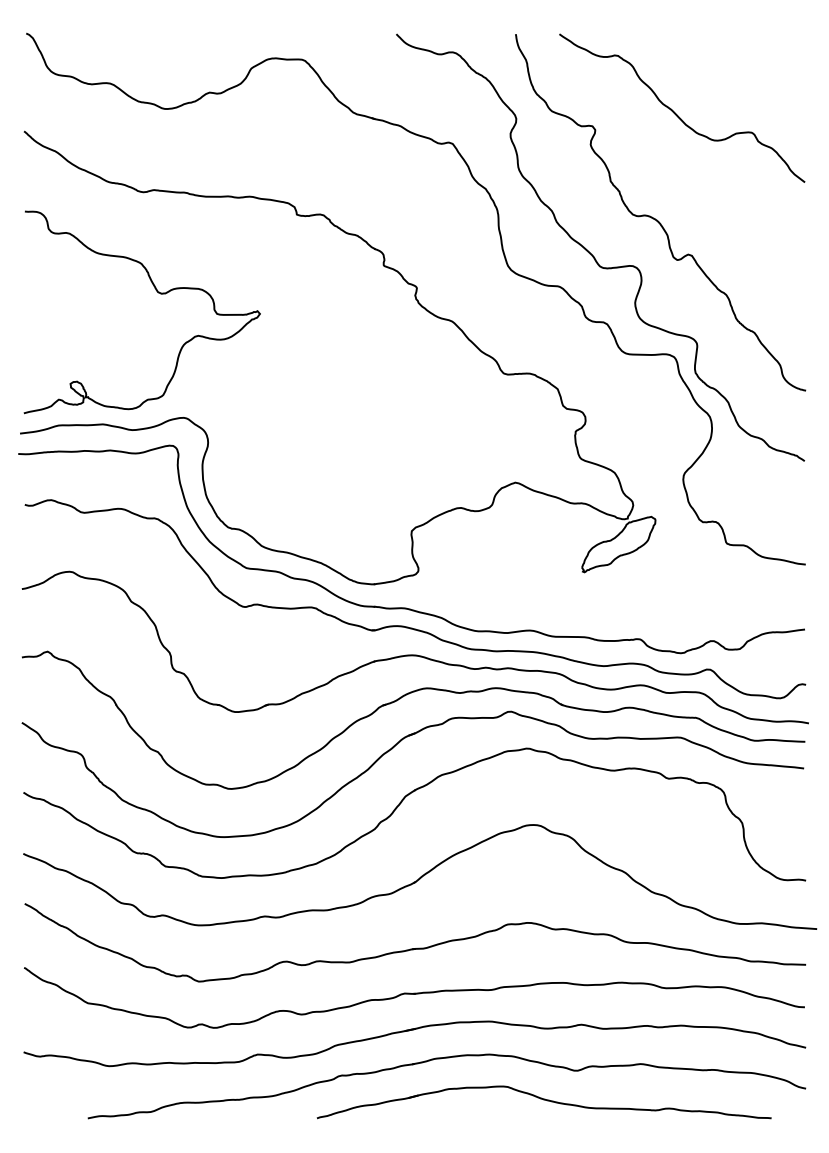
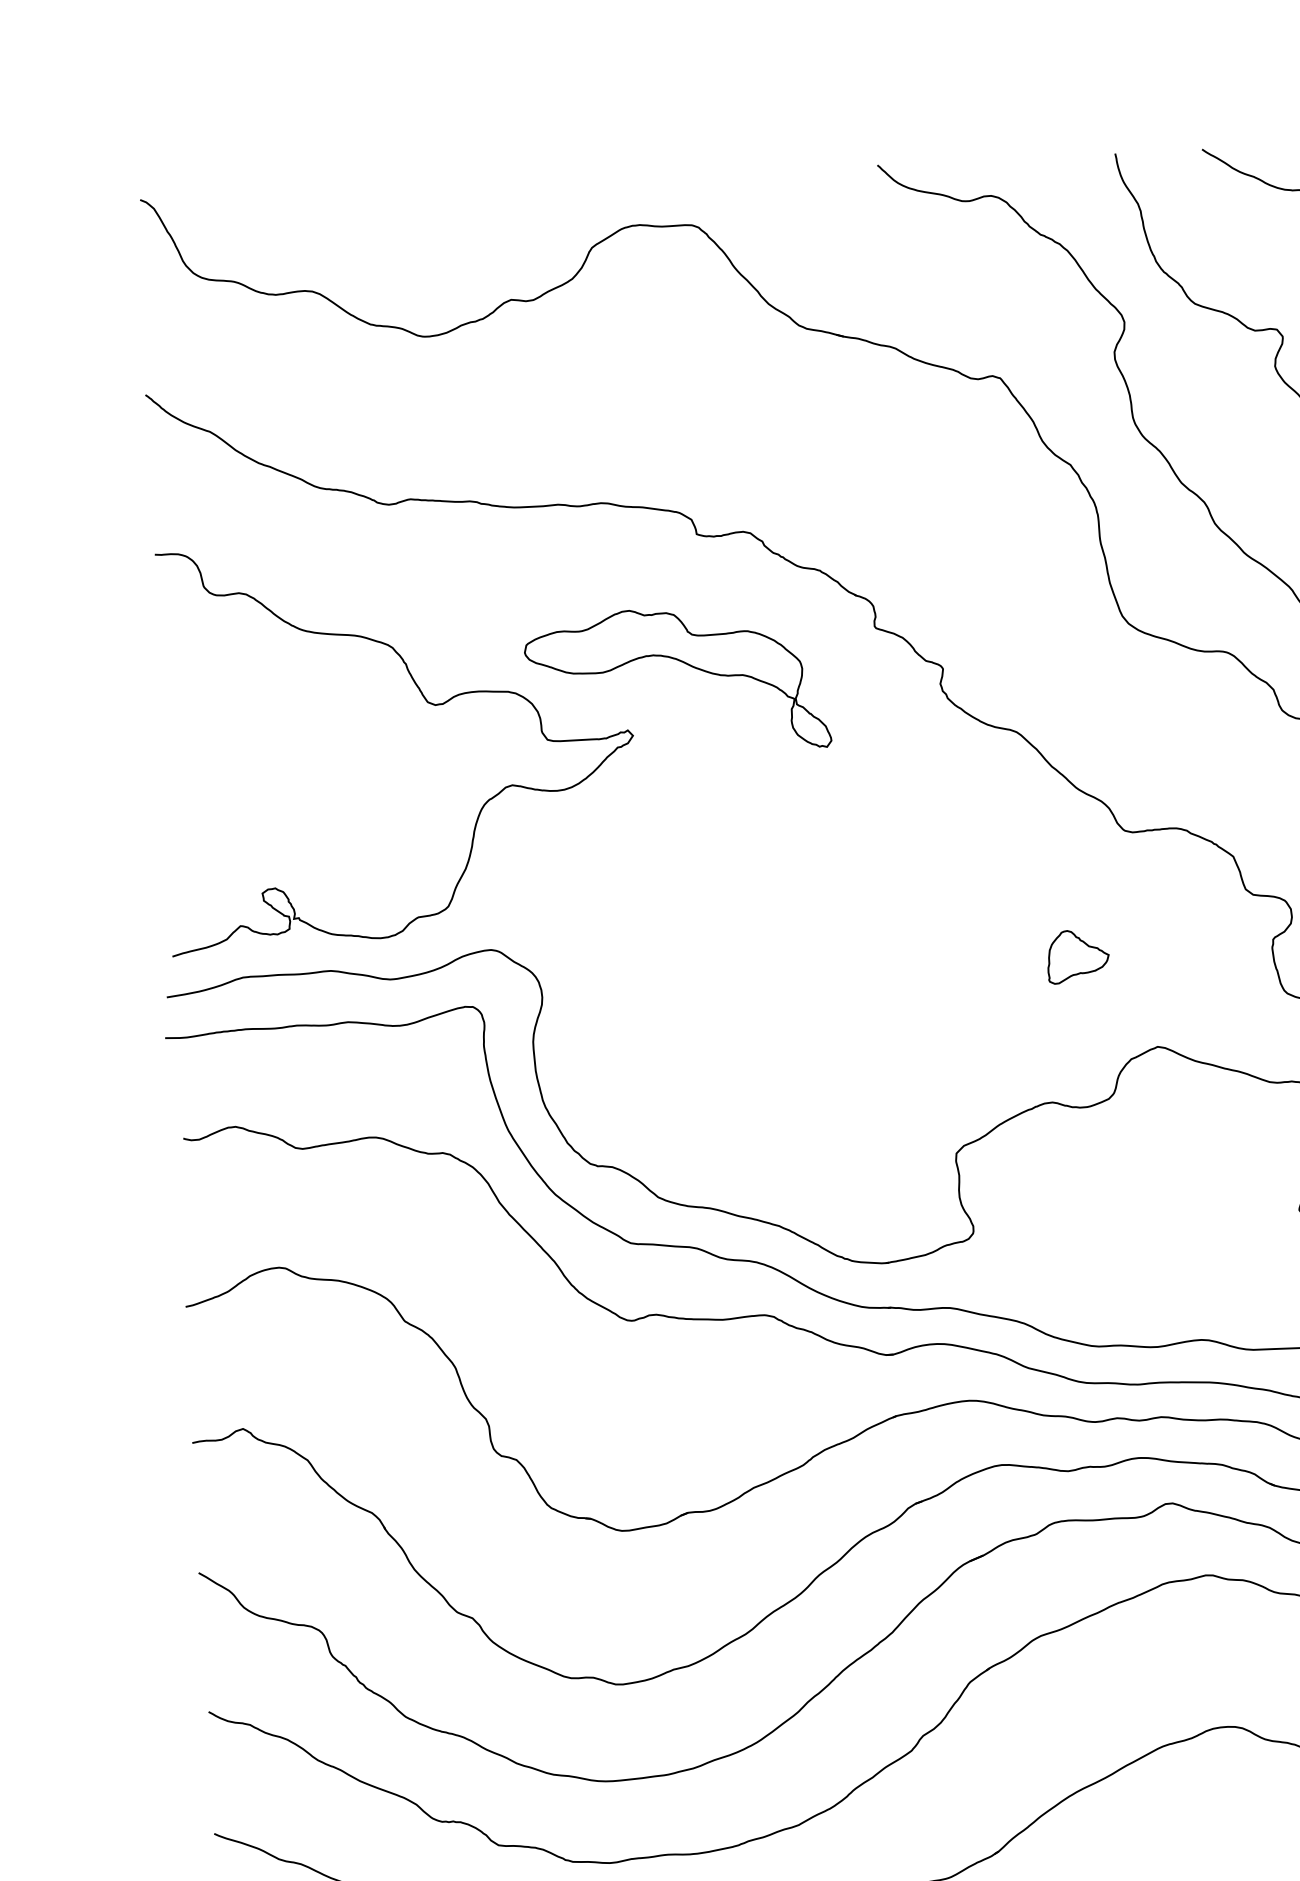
part: (288, 280) -> (686, 666), added
part: (477, 435) -> (1078, 956), added

